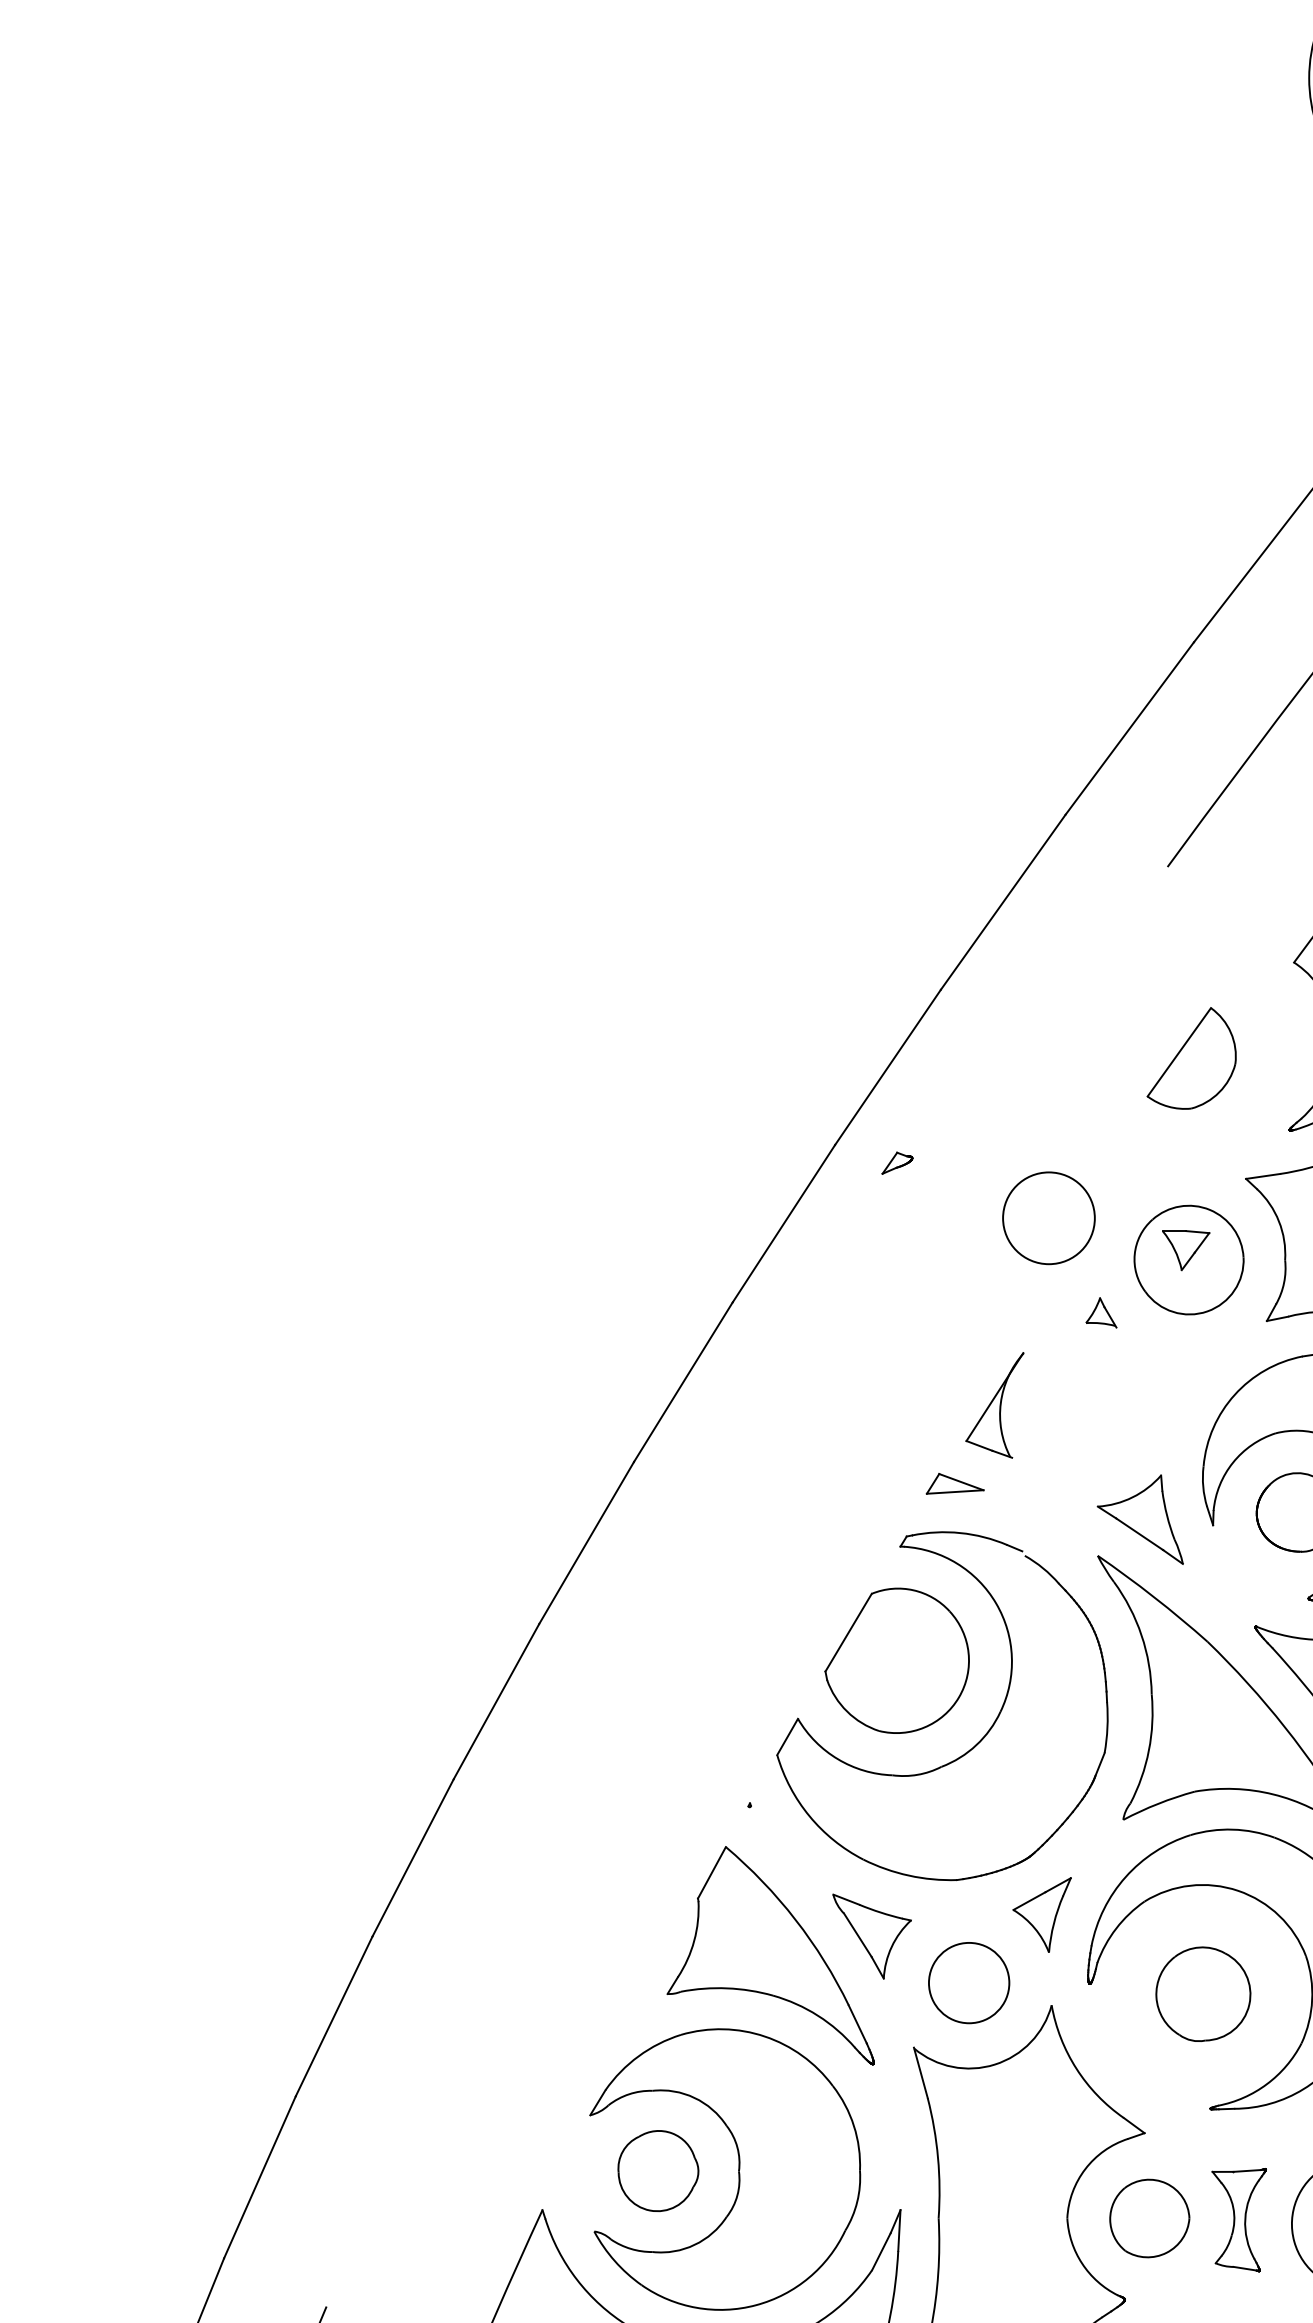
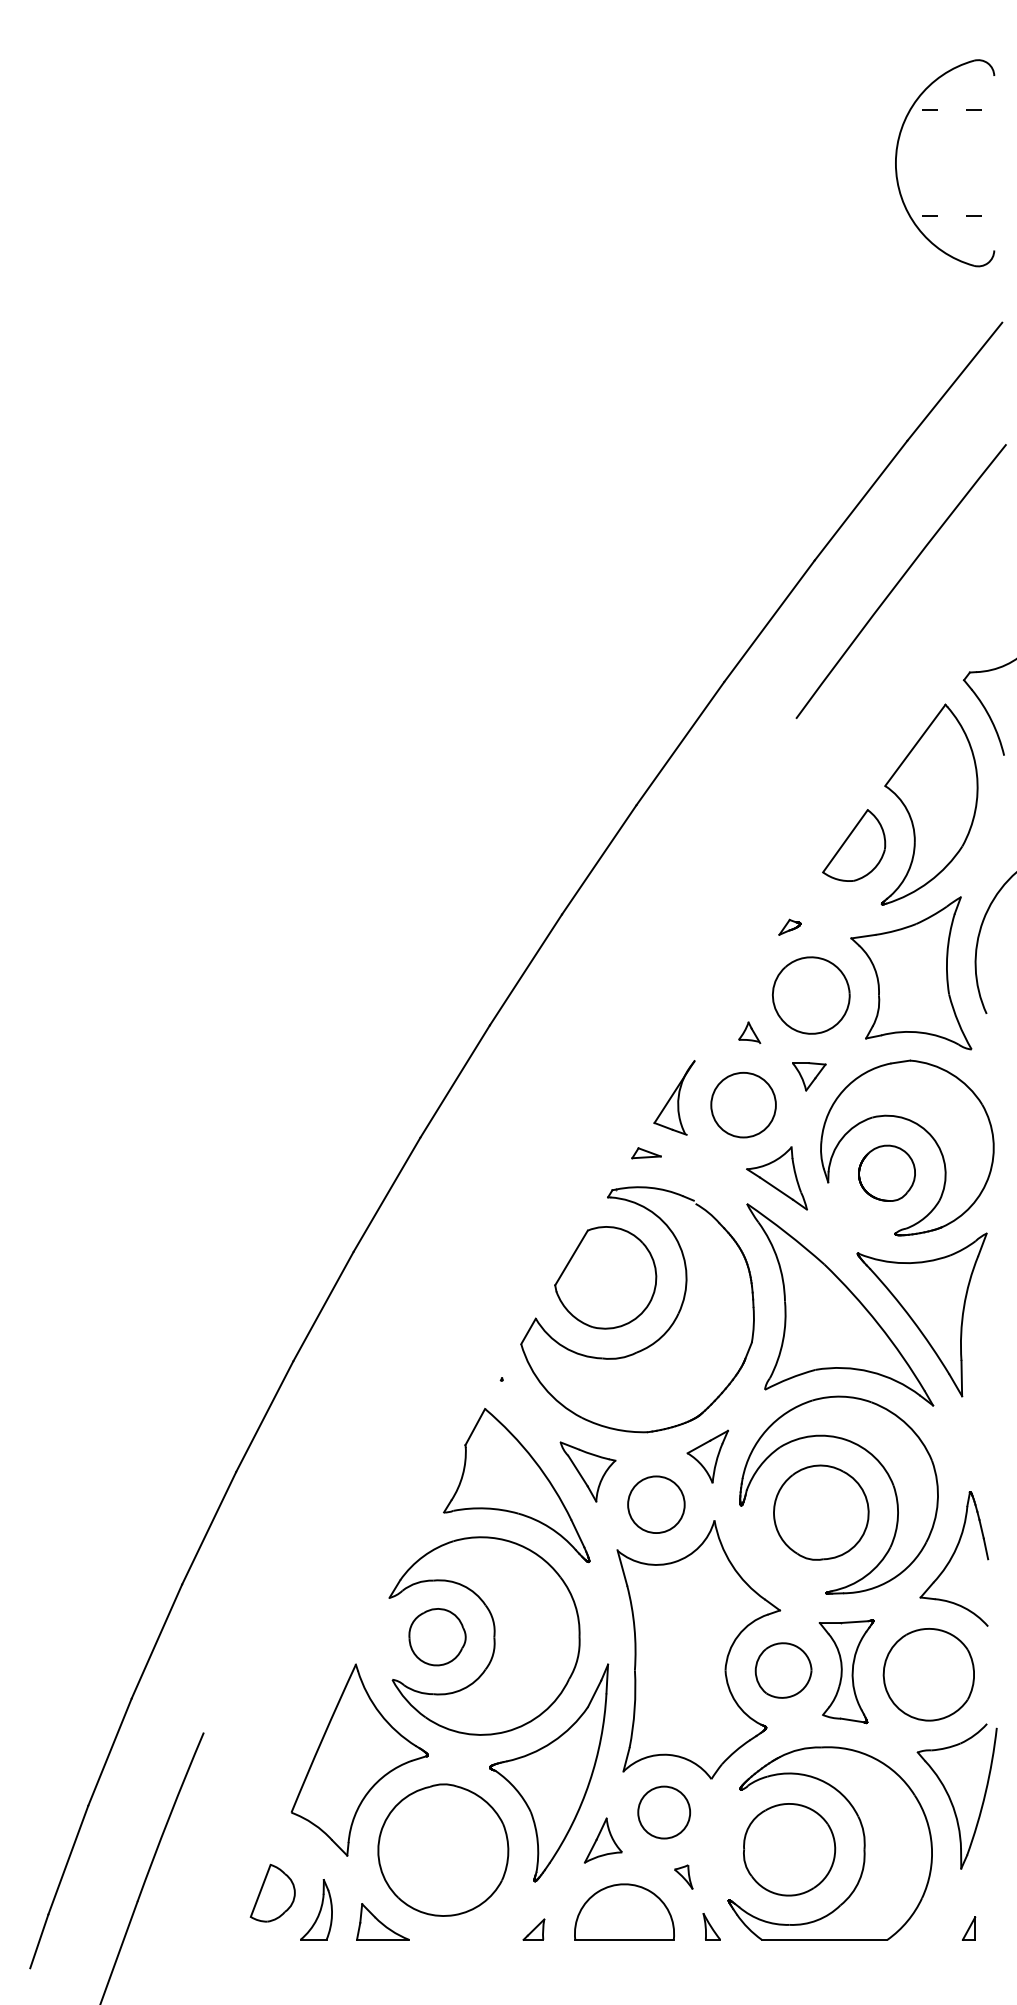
part: (1192, 1058) -> (854, 845), moved
part: (896, 1162) -> (789, 926), moved
circle: (1048, 1217) -> (743, 1104), moved
part: (1186, 1250) -> (809, 1076), moved
part: (955, 1484) -> (646, 1153), size x0.71
part: (1203, 1994) -> (821, 1512), size x1.43
part: (1239, 2219) -> (846, 1671), size x1.43

